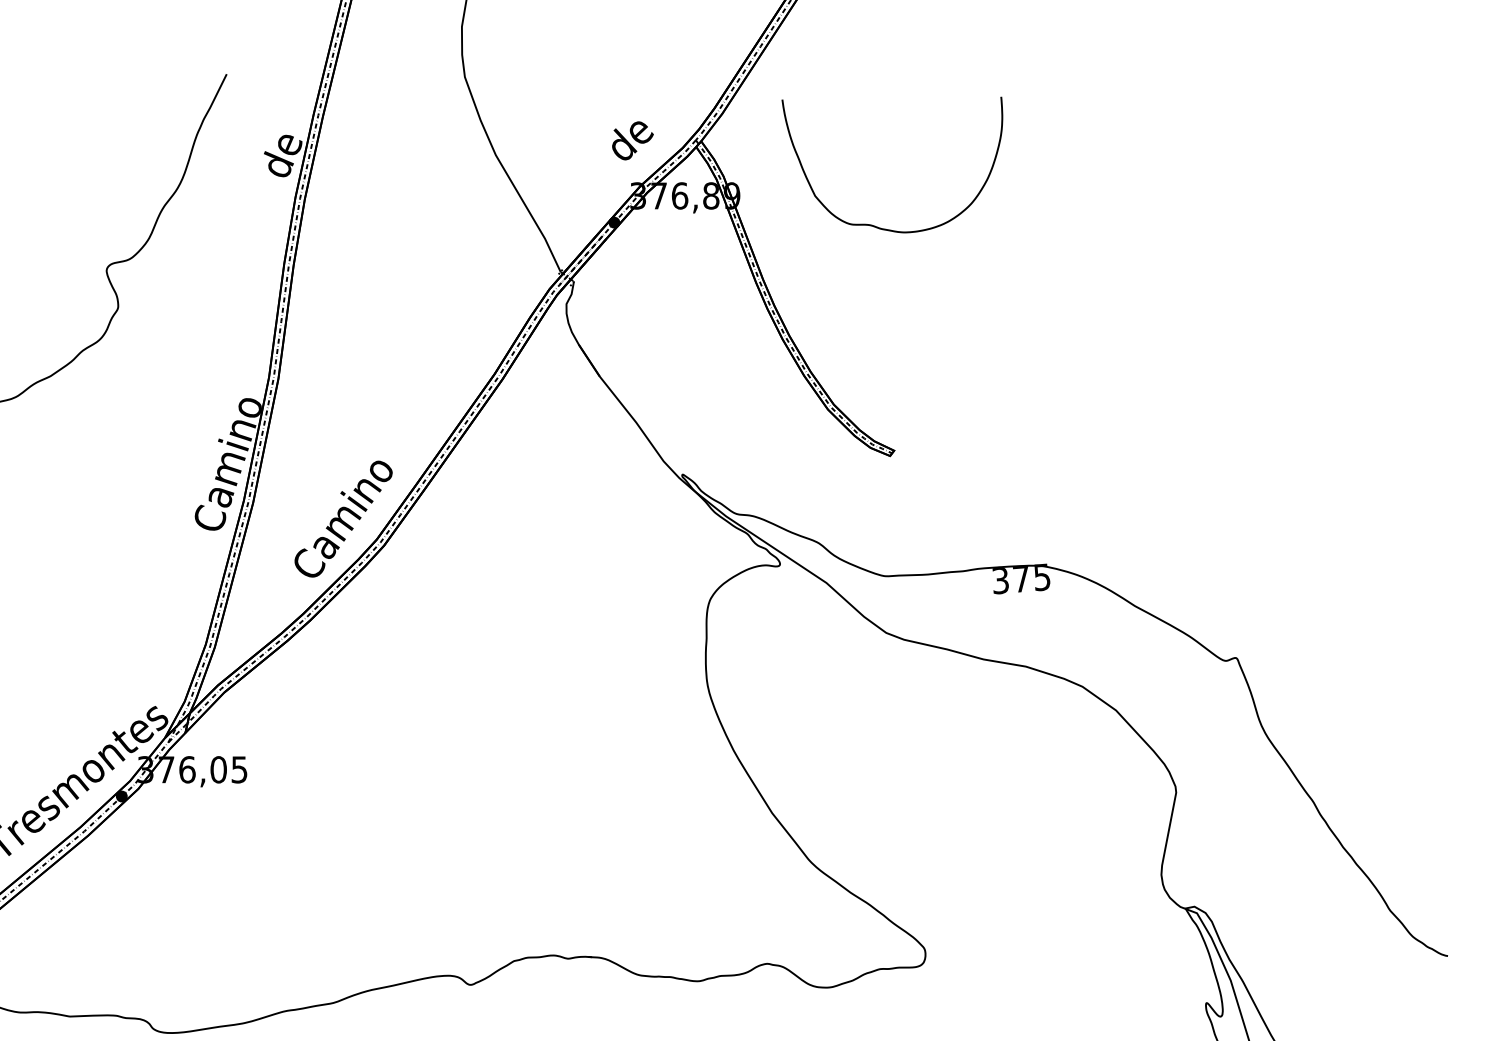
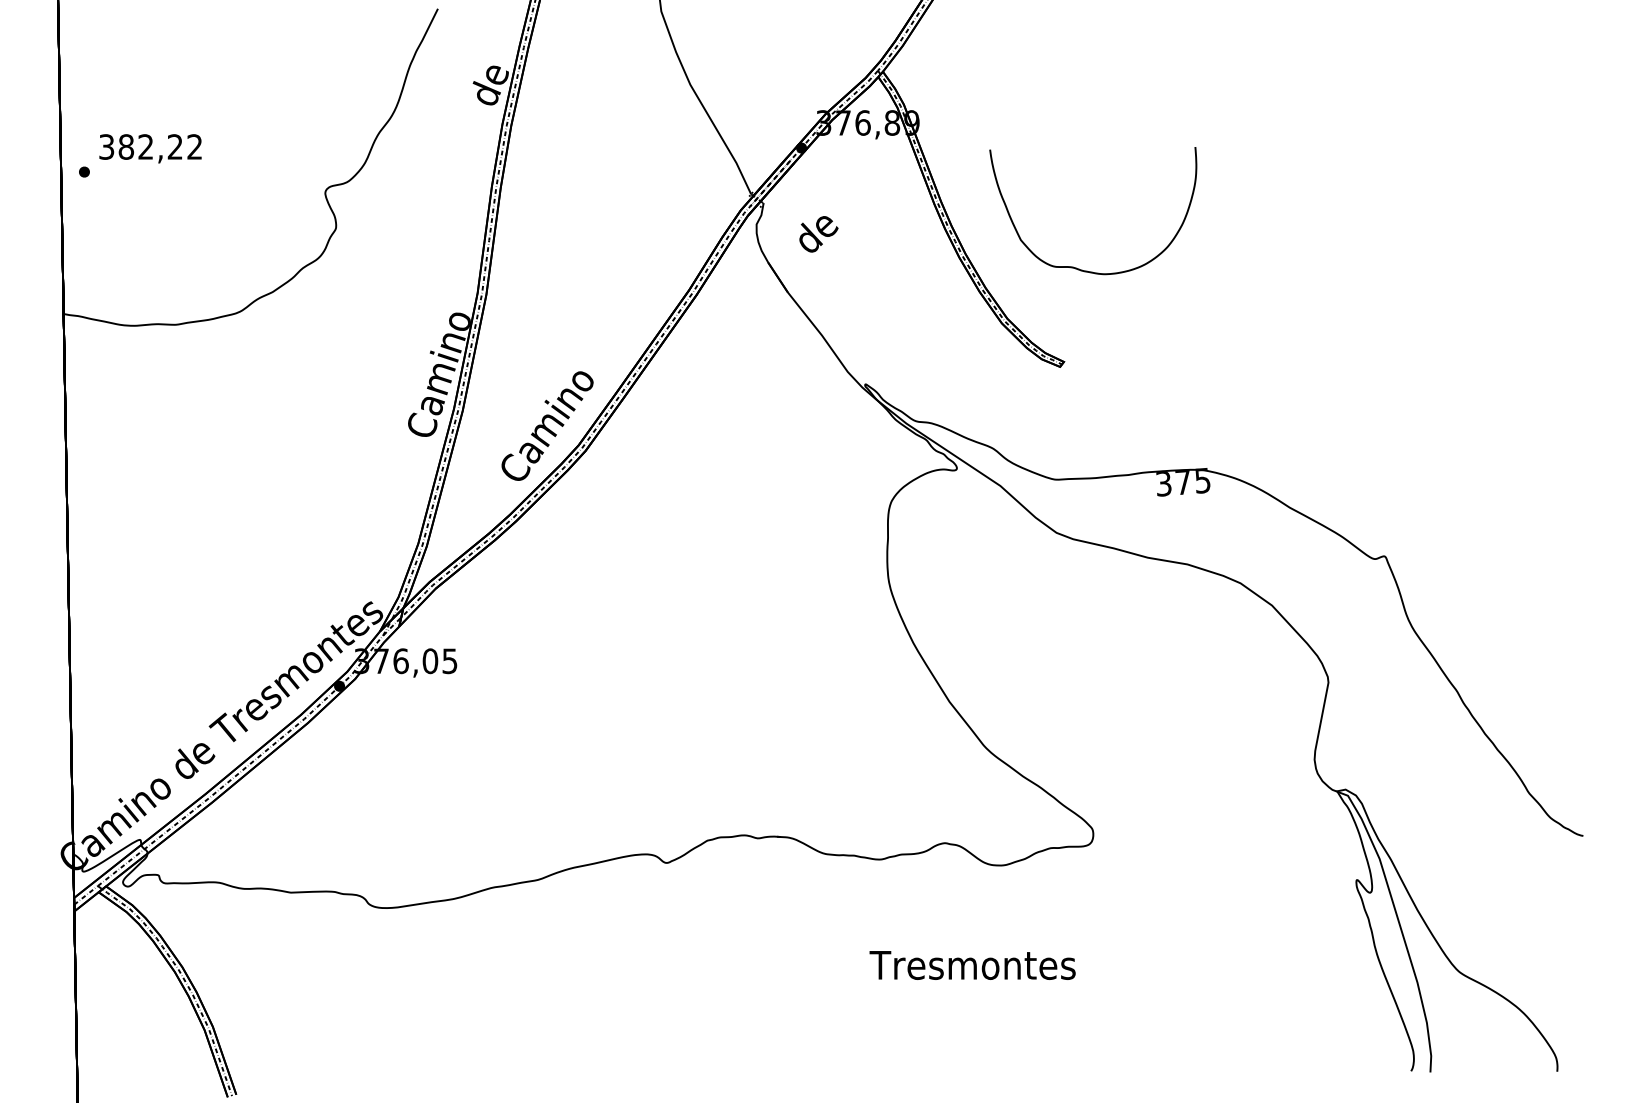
text: (632, 141) -> (818, 234), moved
curve: (871, 224) -> (1073, 266), moved

